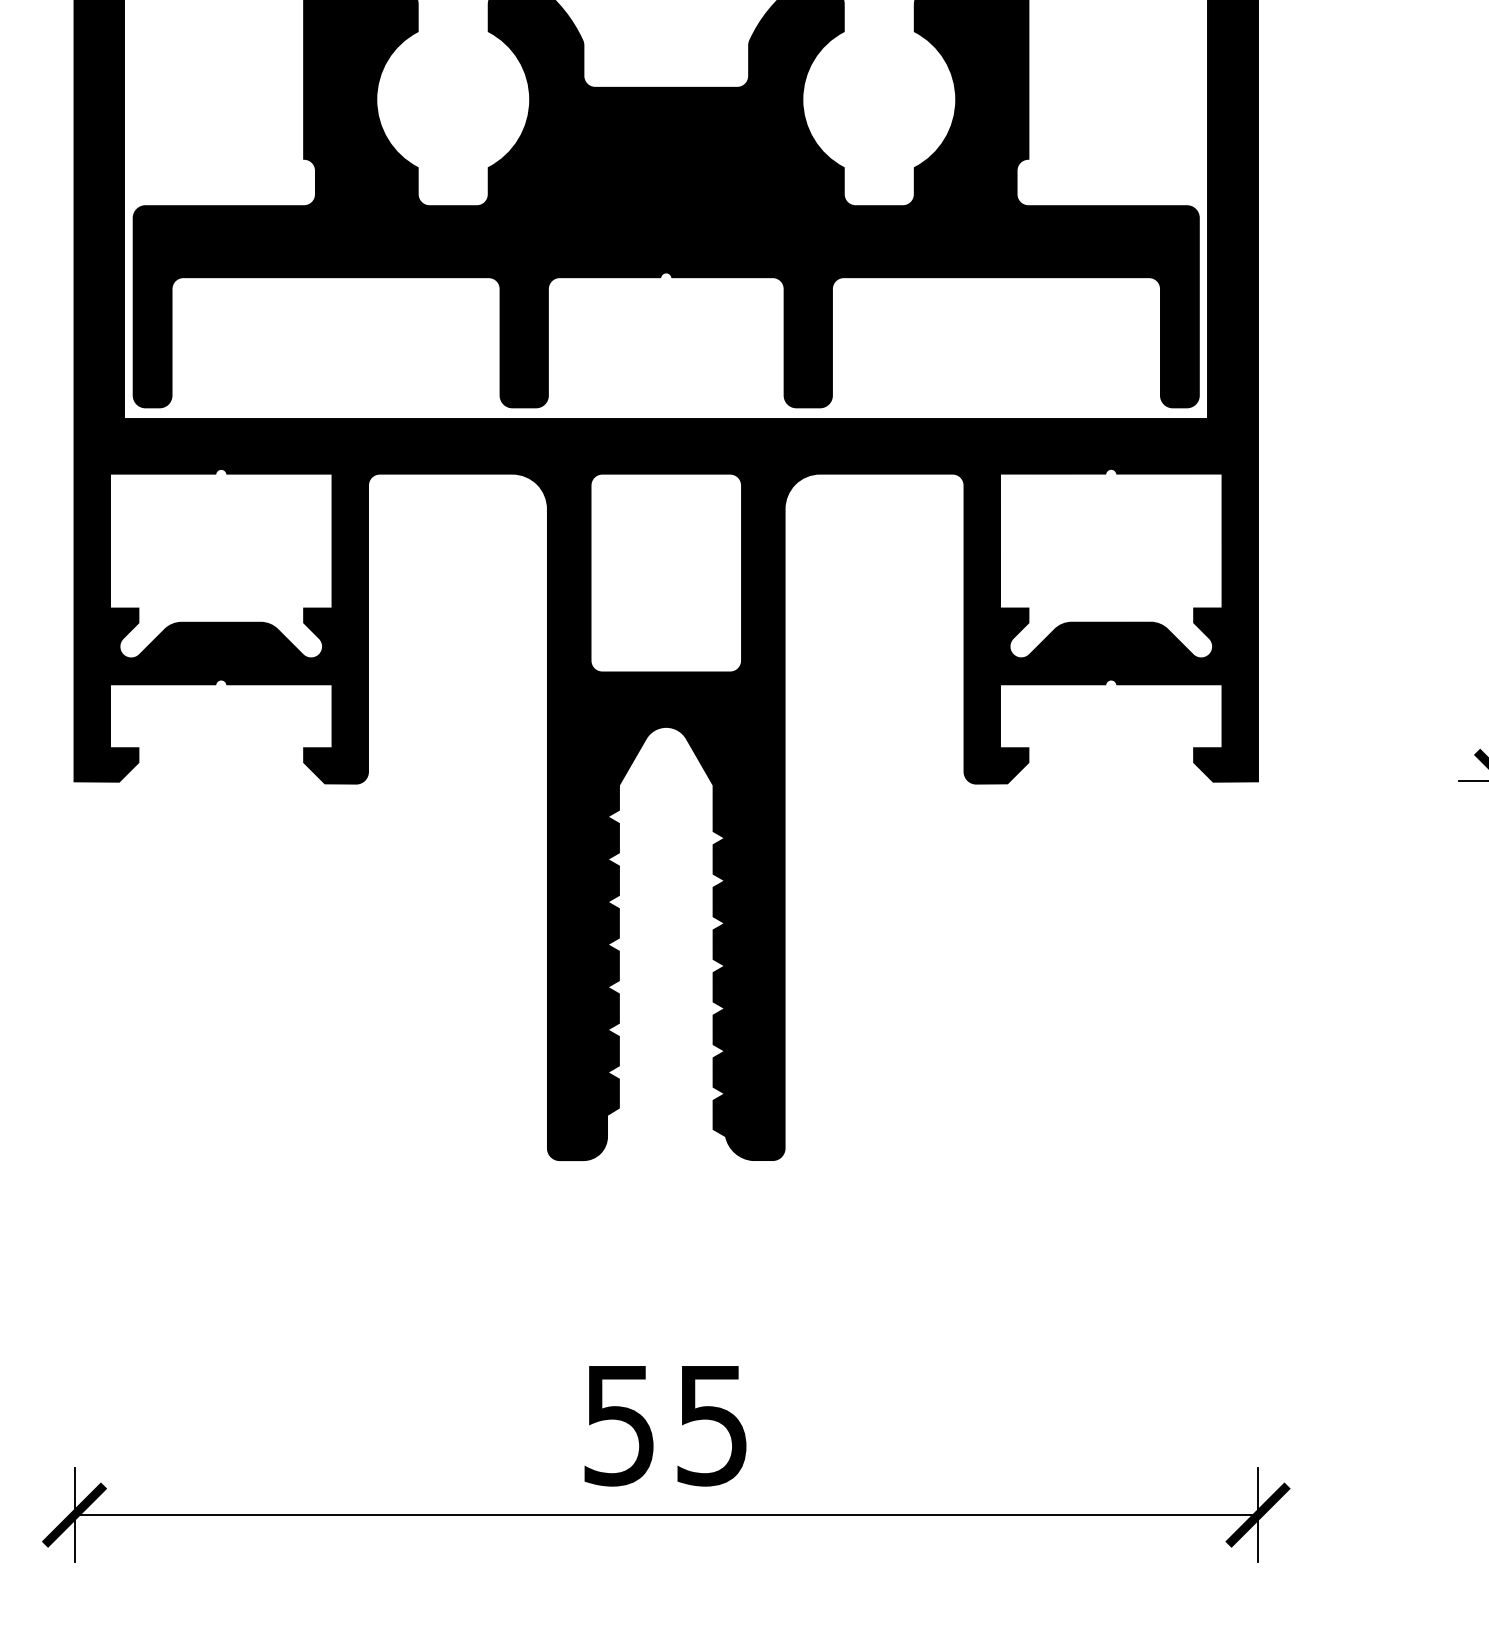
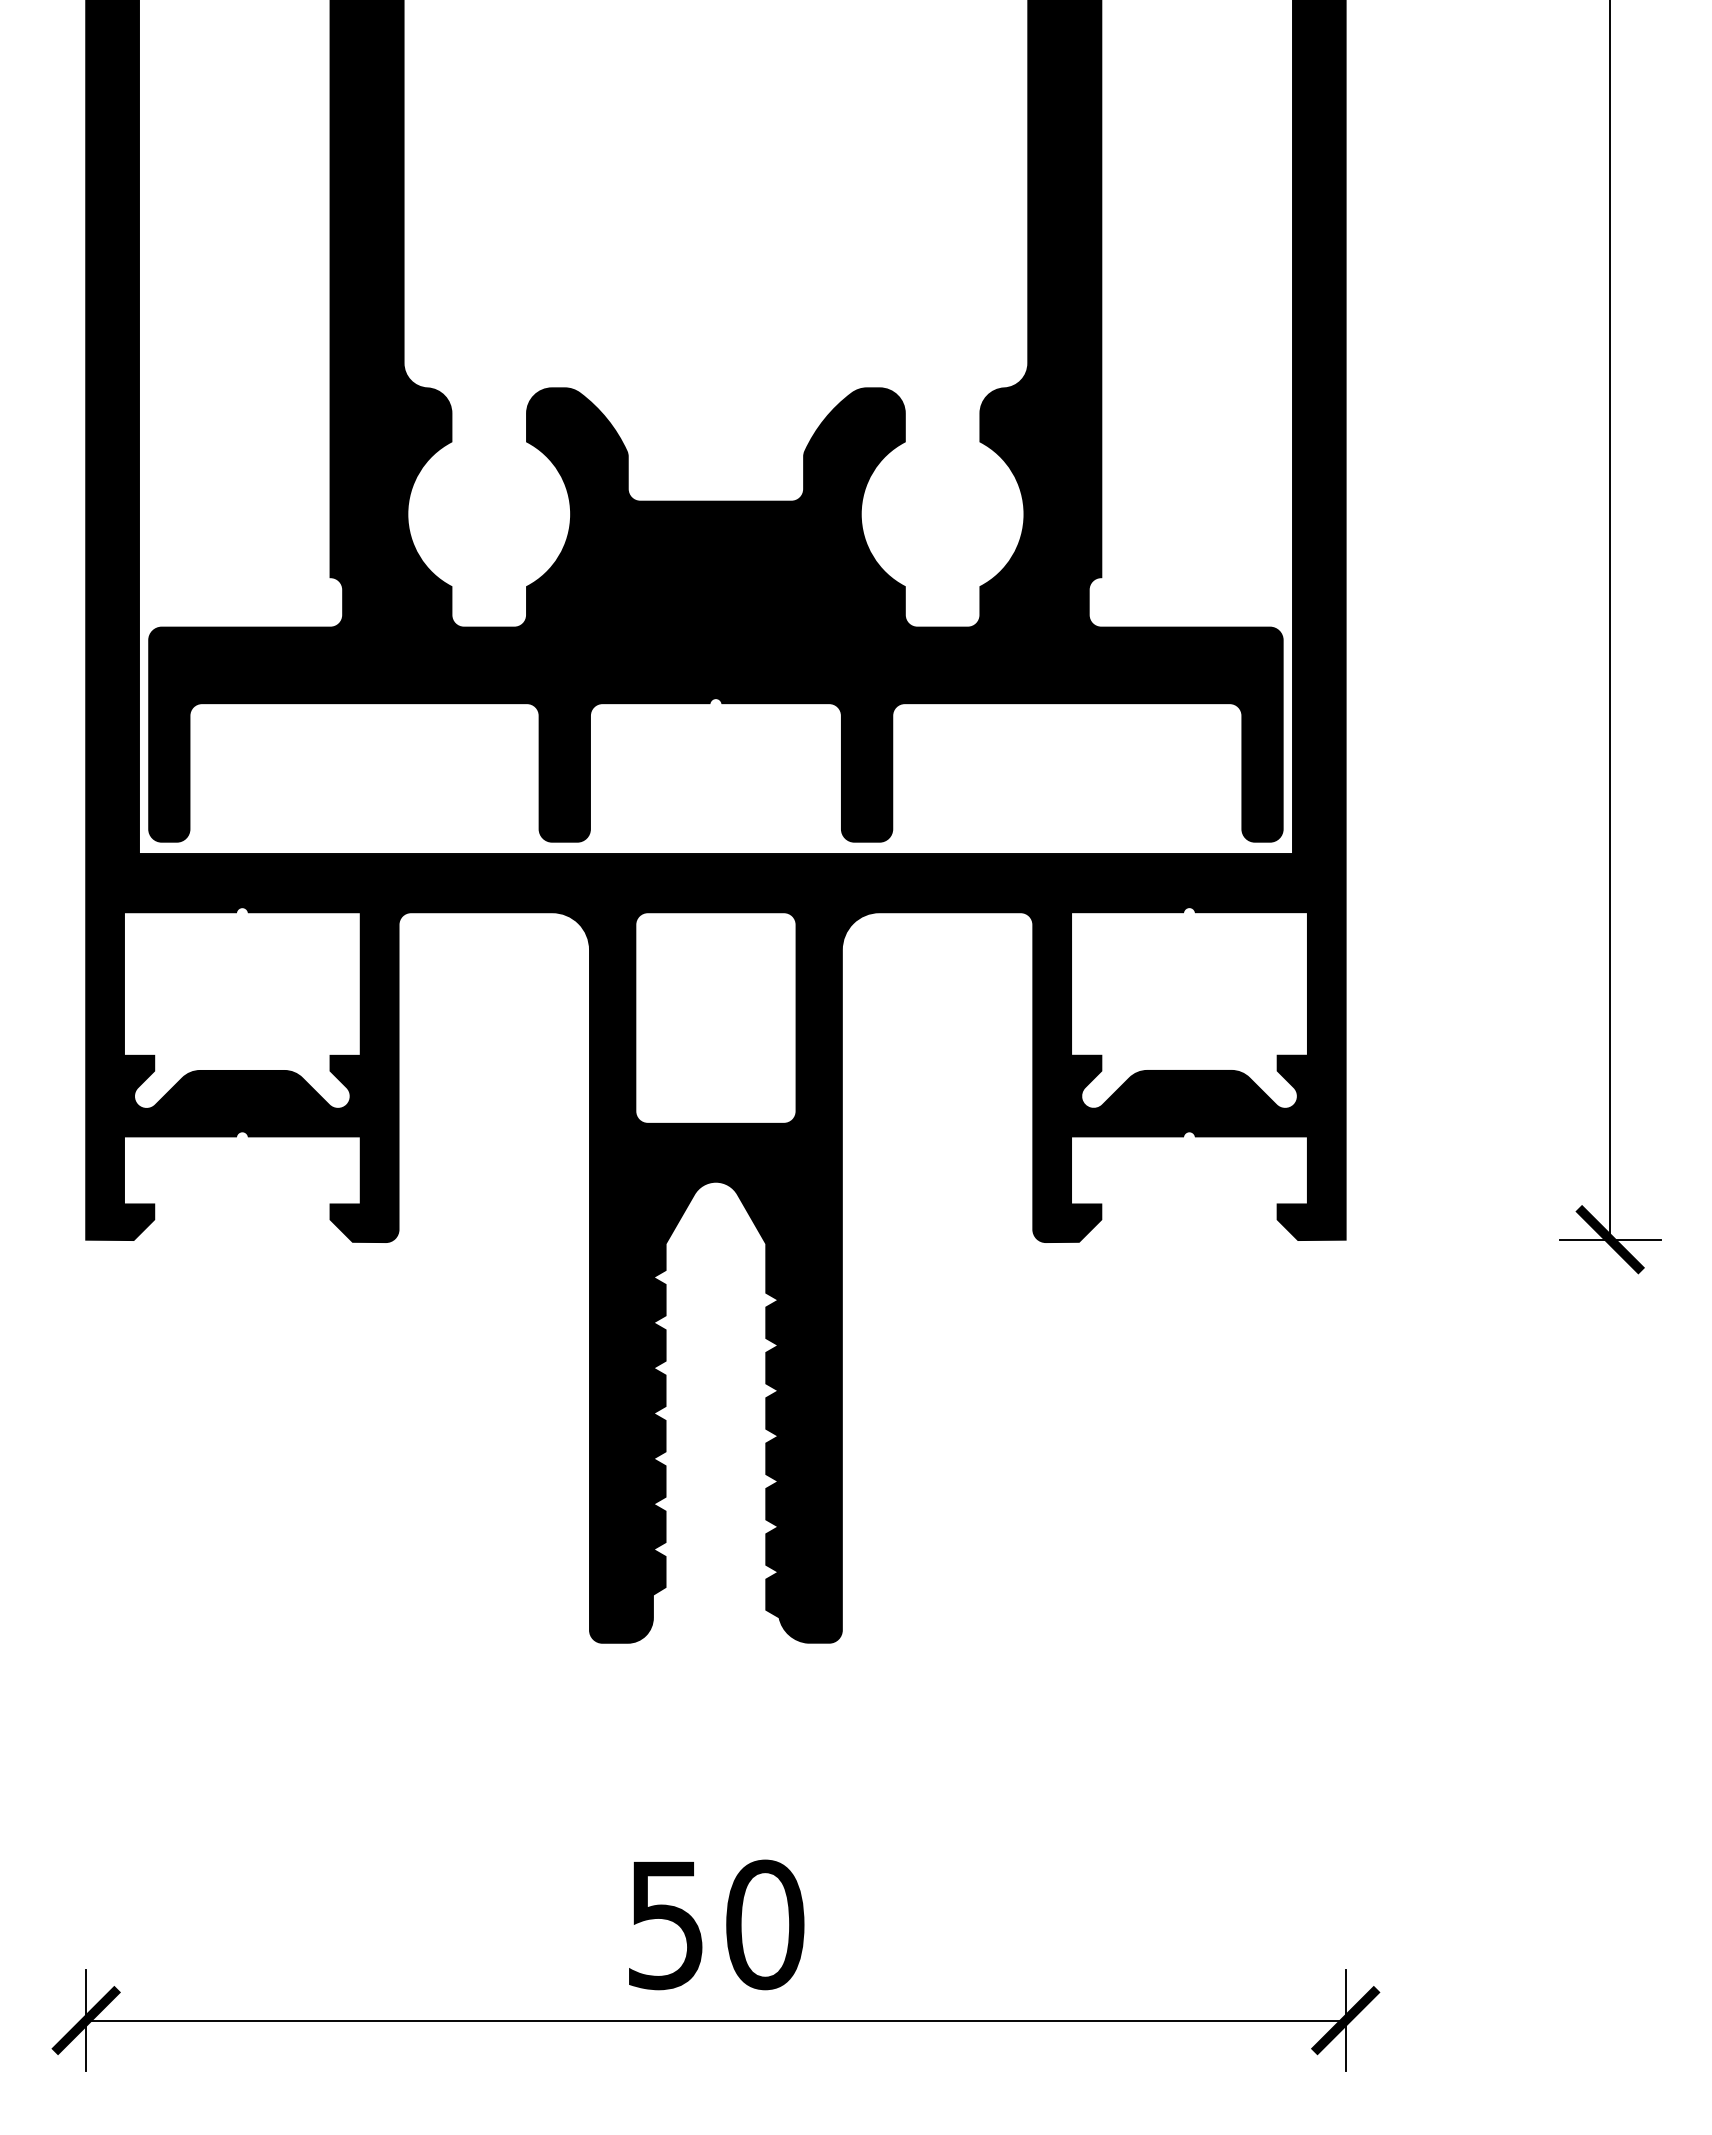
text: (712, 1424) -> (765, 1924), 55 -> 50

